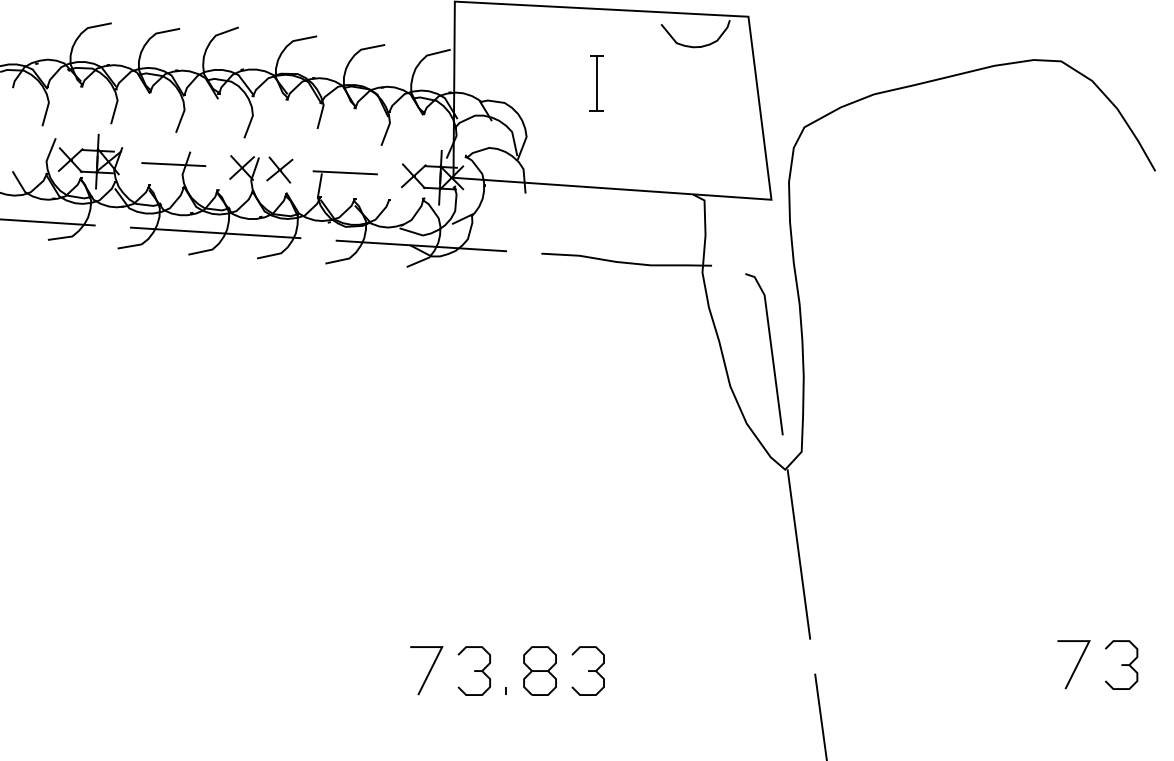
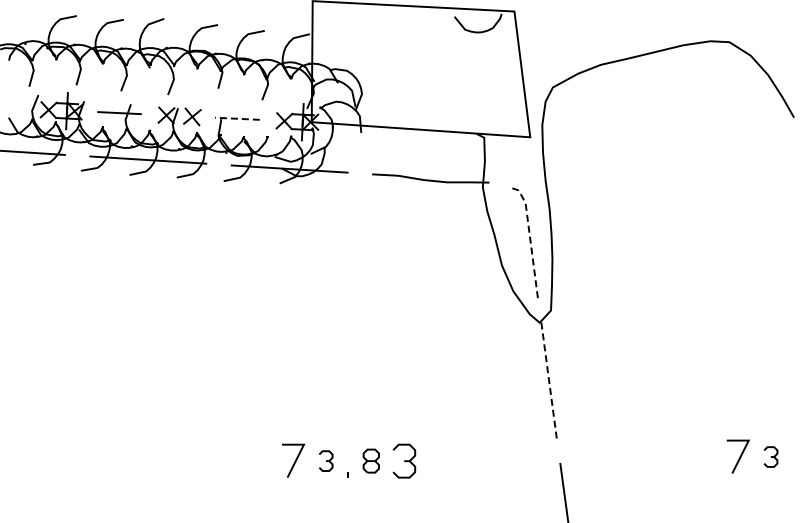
part: (595, 82) -> (409, 56), removed
line: (343, 172) -> (236, 118), solid -> dashed
line: (771, 348) -> (530, 239), solid -> dashed
line: (799, 555) -> (549, 381), solid -> dashed
part: (1121, 664) -> (770, 456), size x0.6
part: (473, 670) -> (325, 460), size x0.6
part: (540, 670) -> (371, 460), size x0.7

